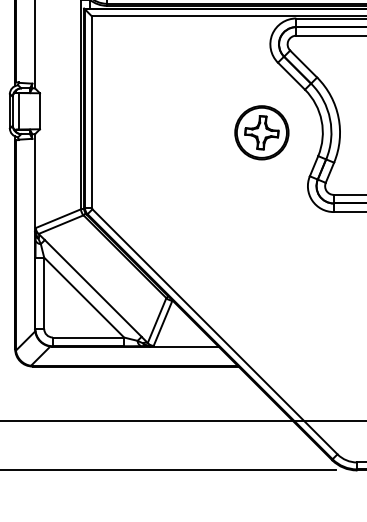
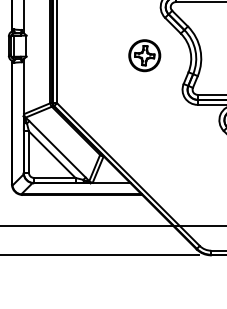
part: (261, 132) -> (144, 55), moved

